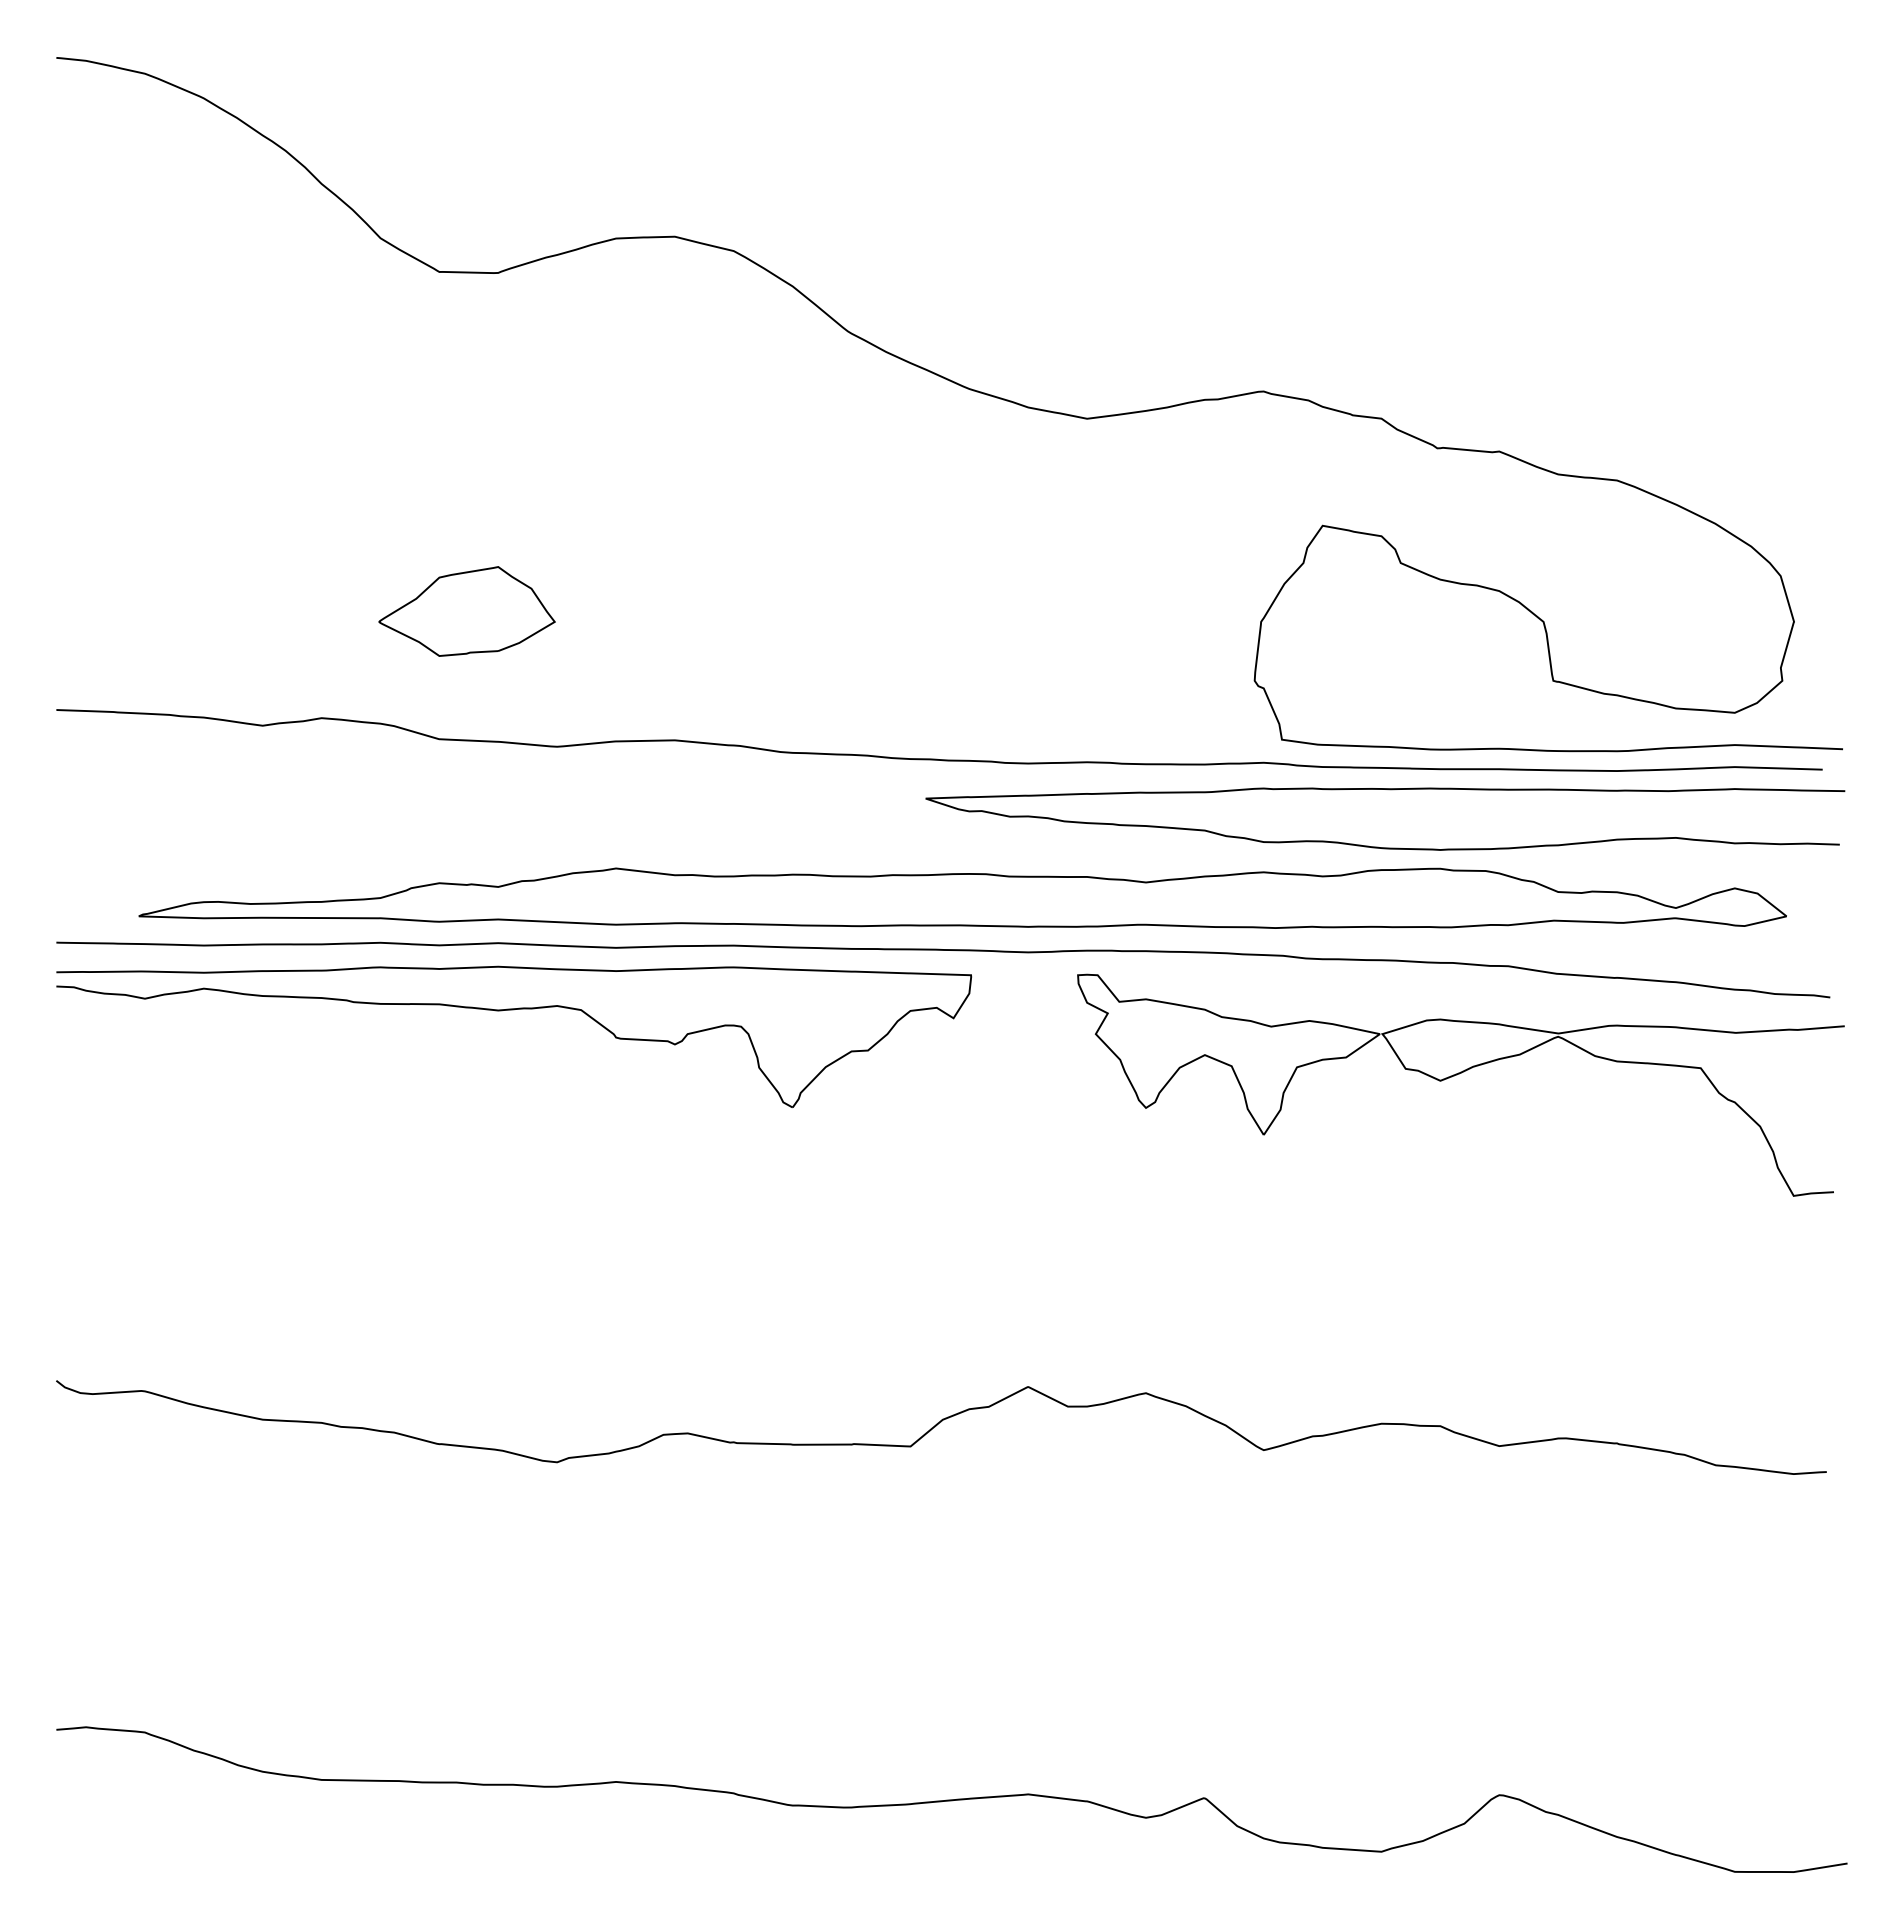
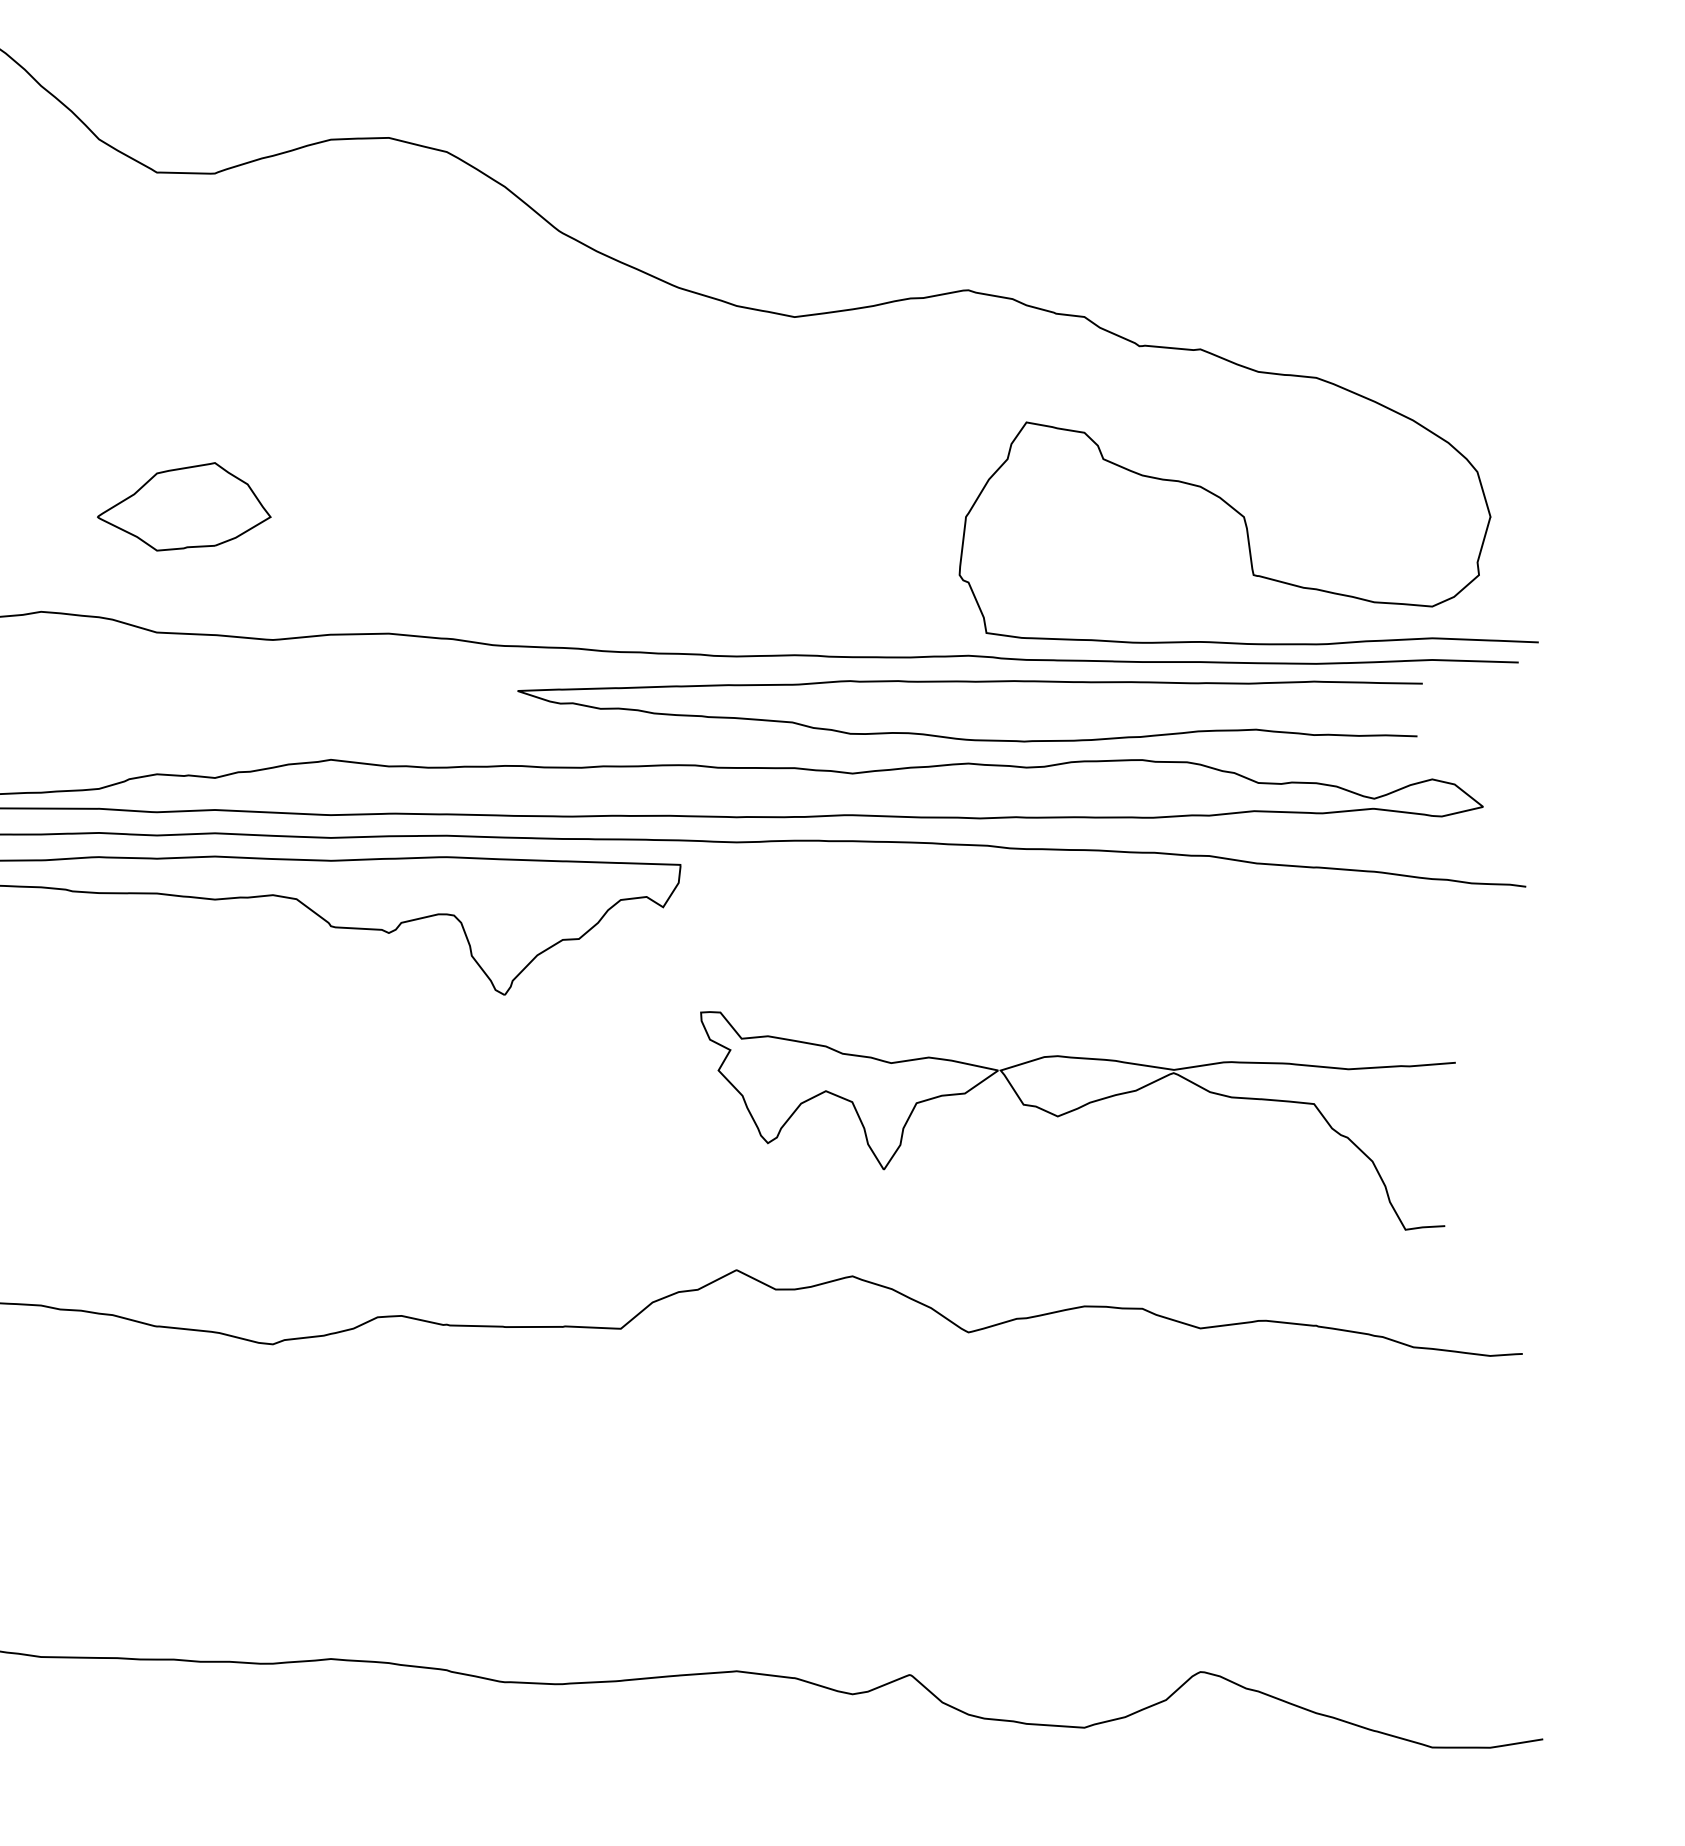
curve: (1388, 790) -> (973, 683), moved
part: (1457, 1075) -> (1074, 1111), moved

